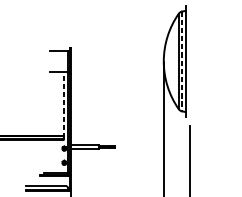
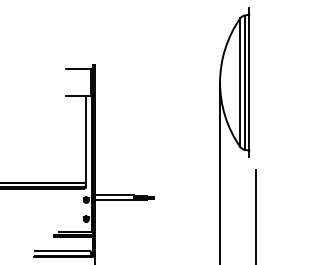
line: (181, 62) -> (244, 83), dashed -> solid
line: (64, 105) -> (86, 141), dashed -> solid

